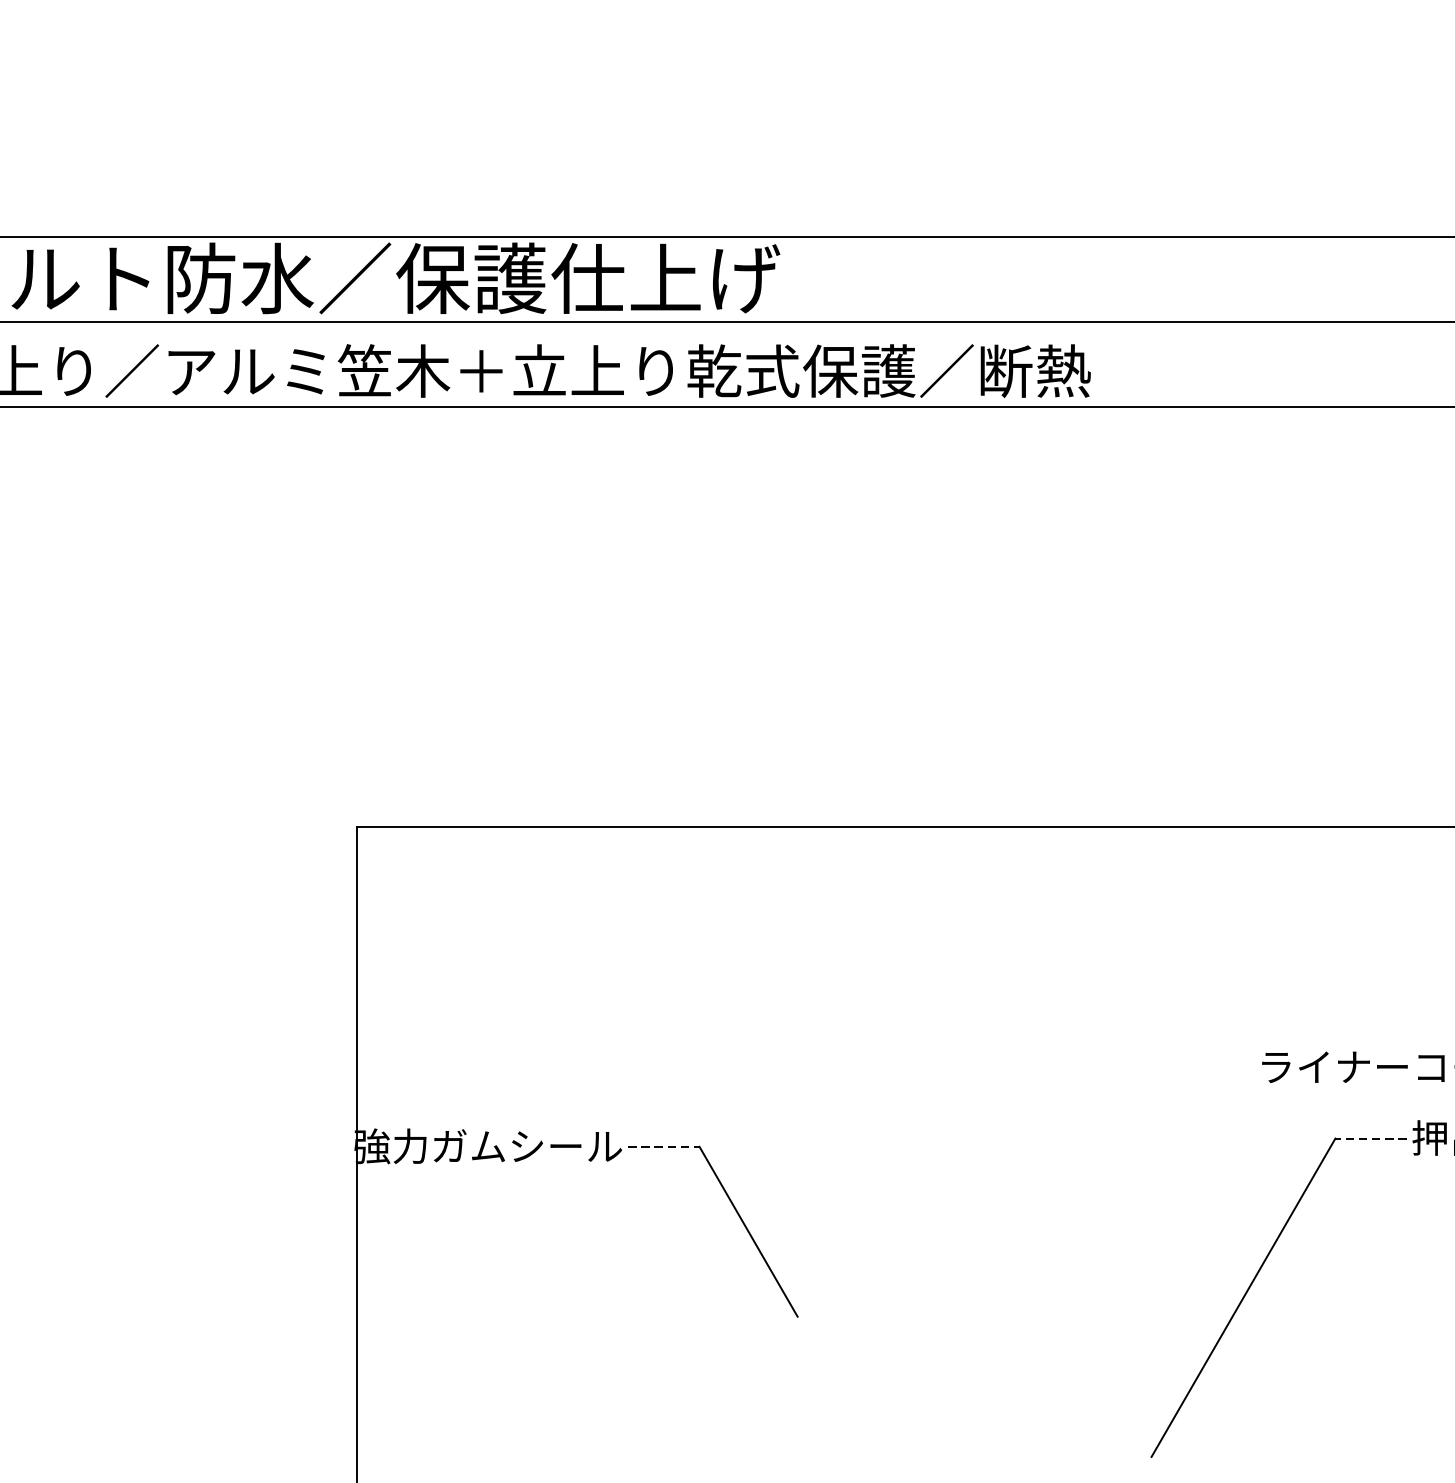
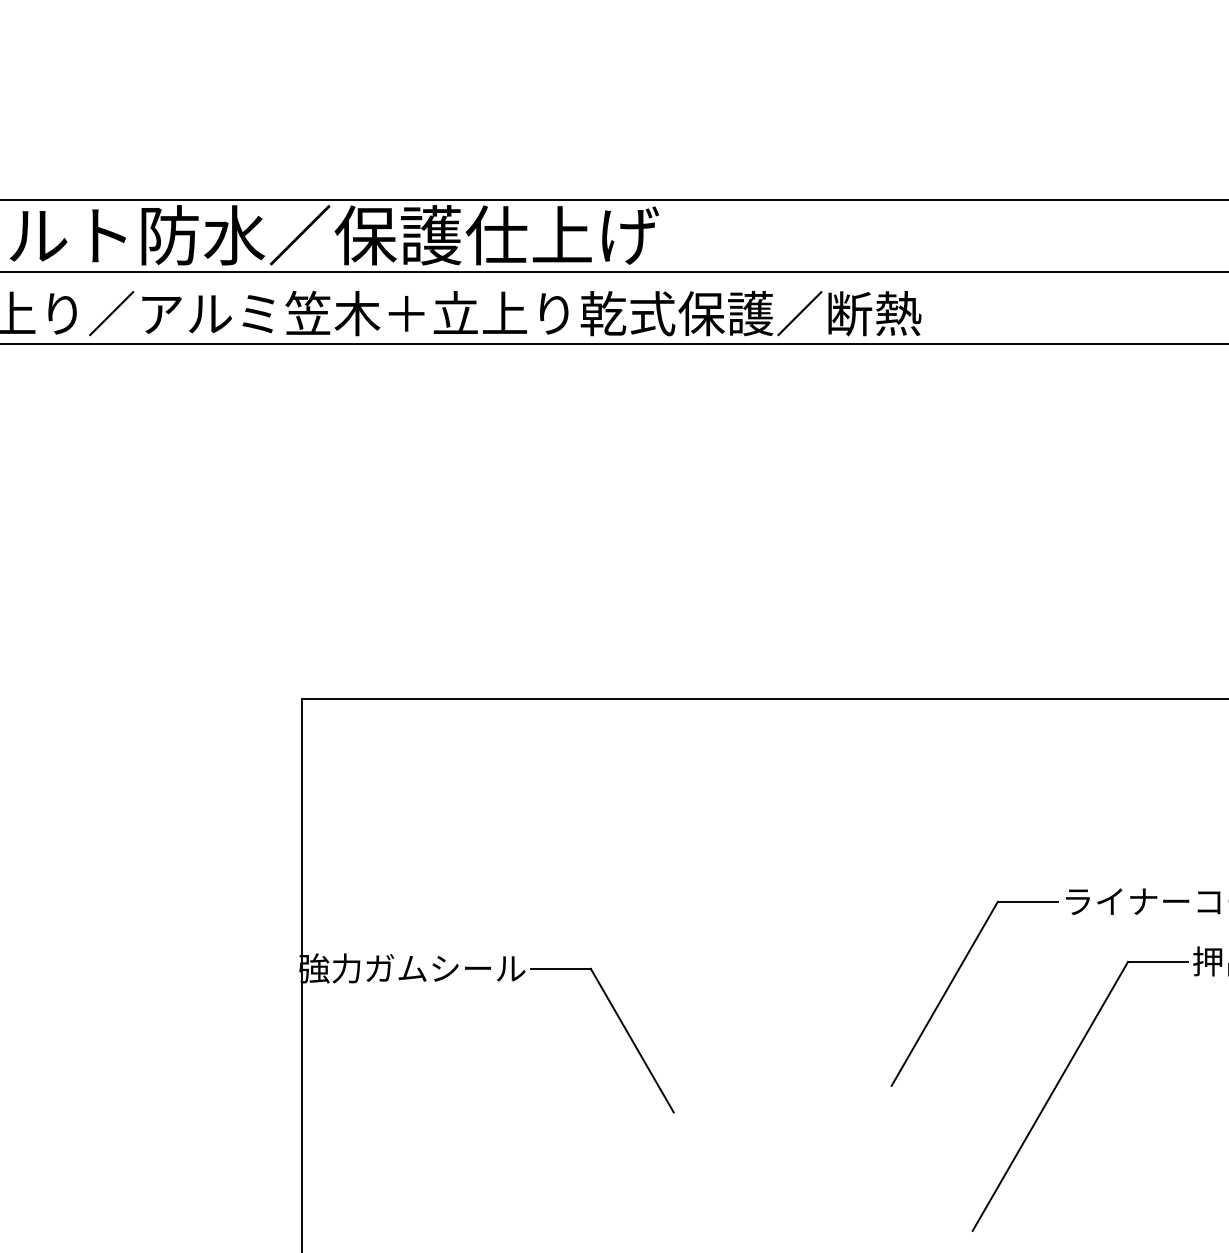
line: (1370, 1138) -> (1157, 961), dashed -> solid
line: (664, 1146) -> (561, 968), dashed -> solid
part: (1129, 1159) -> (954, 979), added

